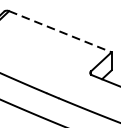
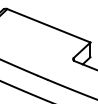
line: (59, 31) -> (48, 25), dashed -> solid

